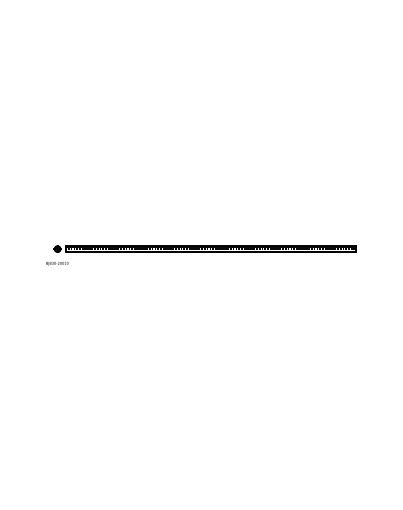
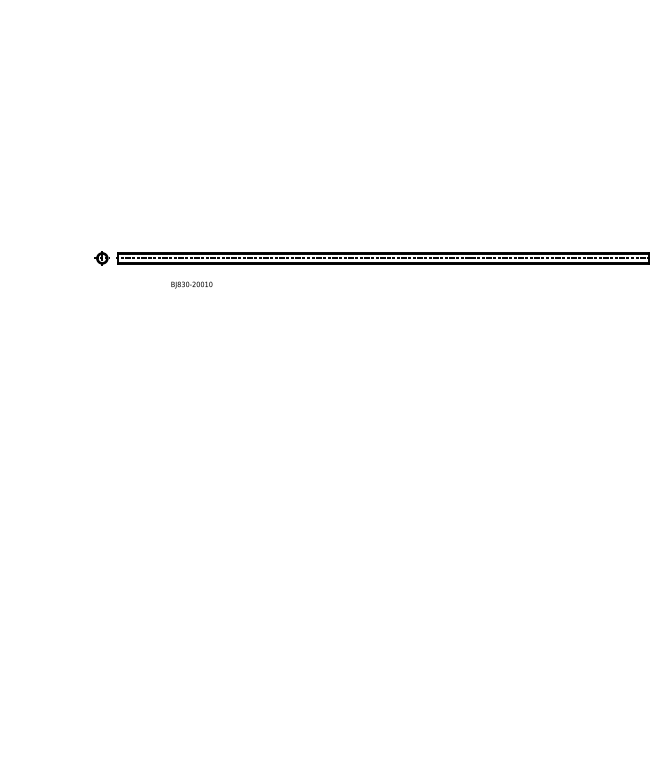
text: (57, 263) -> (192, 284), moved

